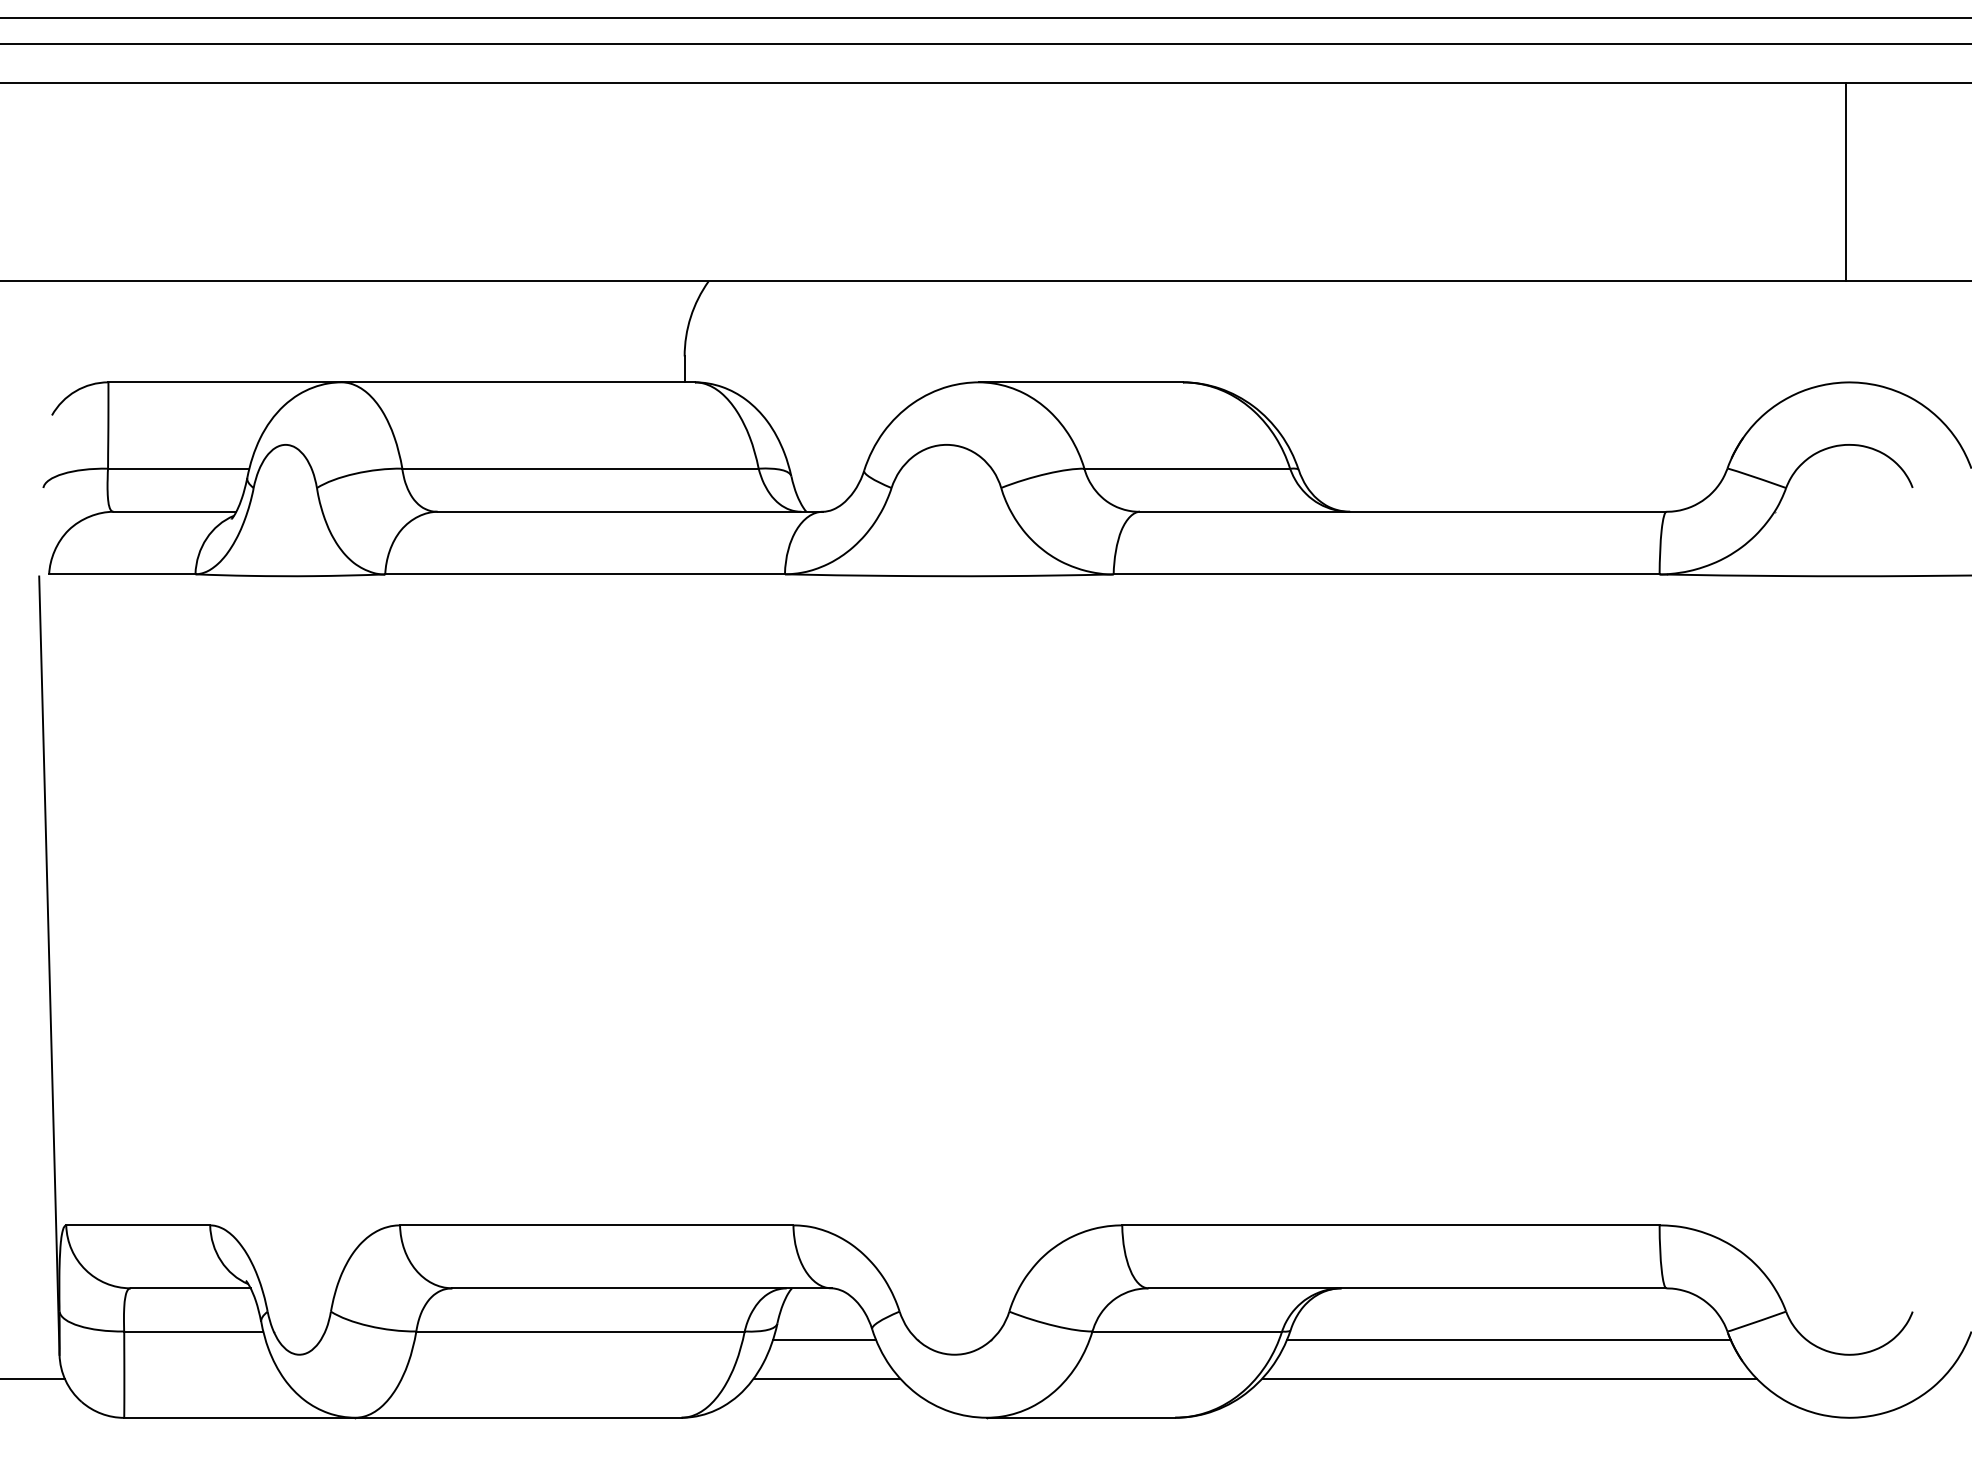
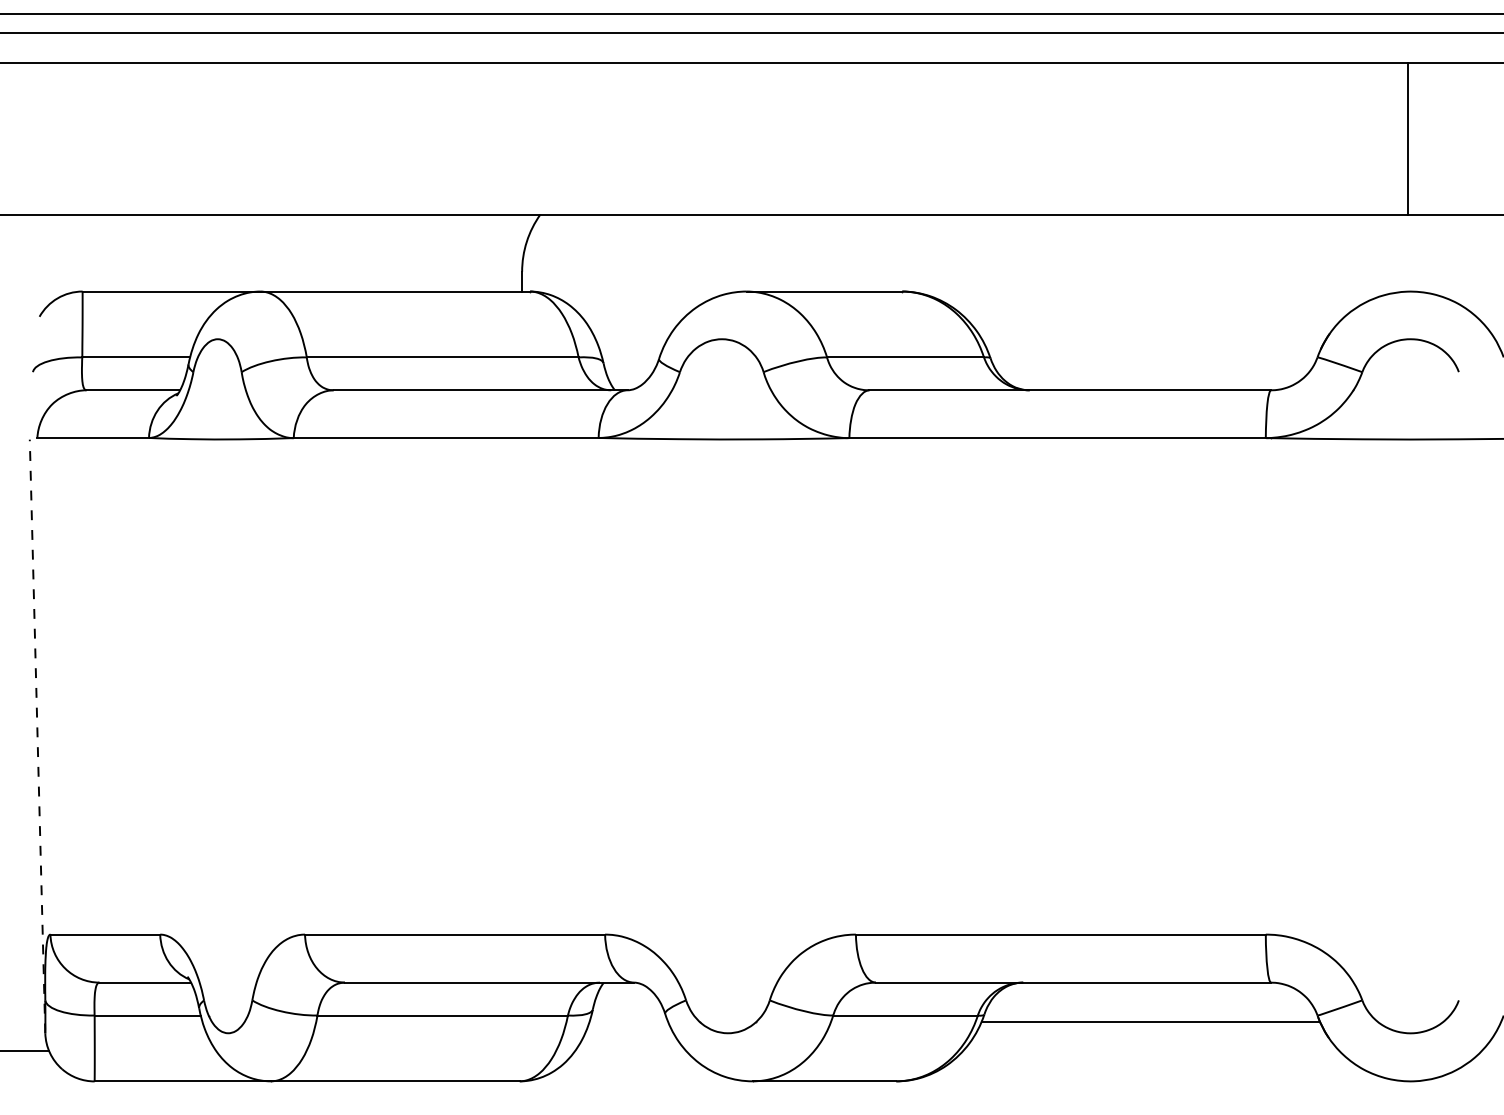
line: (49, 965) -> (37, 736), solid -> dashed
line: (824, 1340) -> (628, 1022), removed
line: (826, 1378) -> (630, 1051), removed
line: (1508, 1378) -> (1150, 1051), removed

